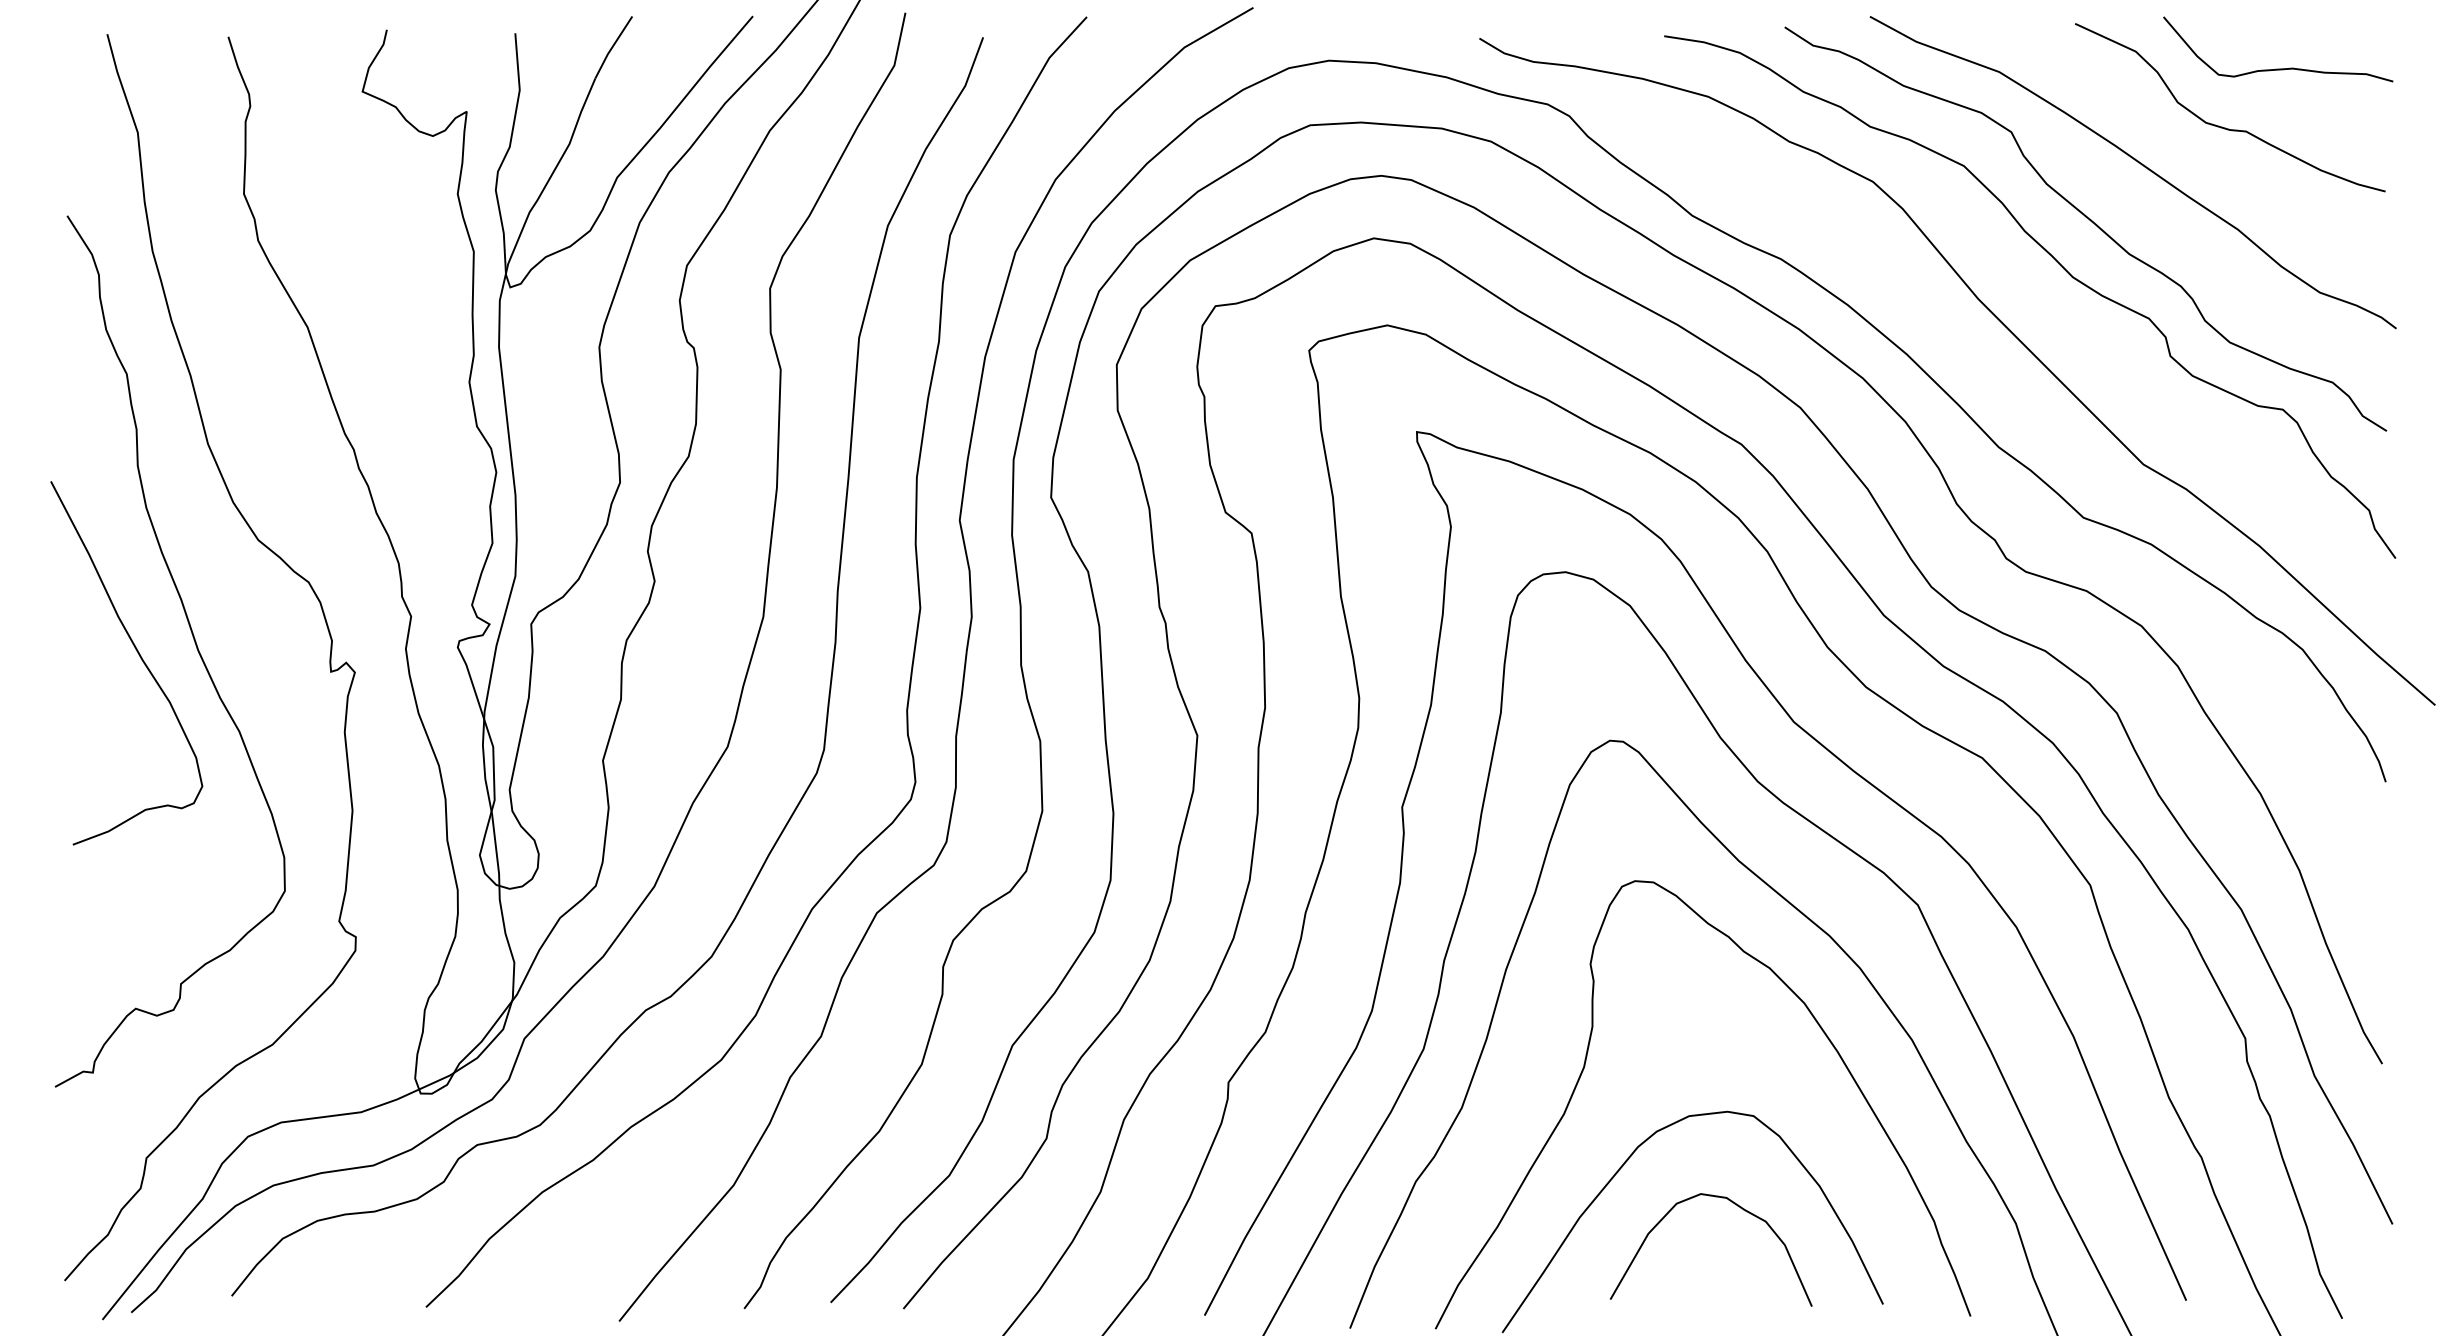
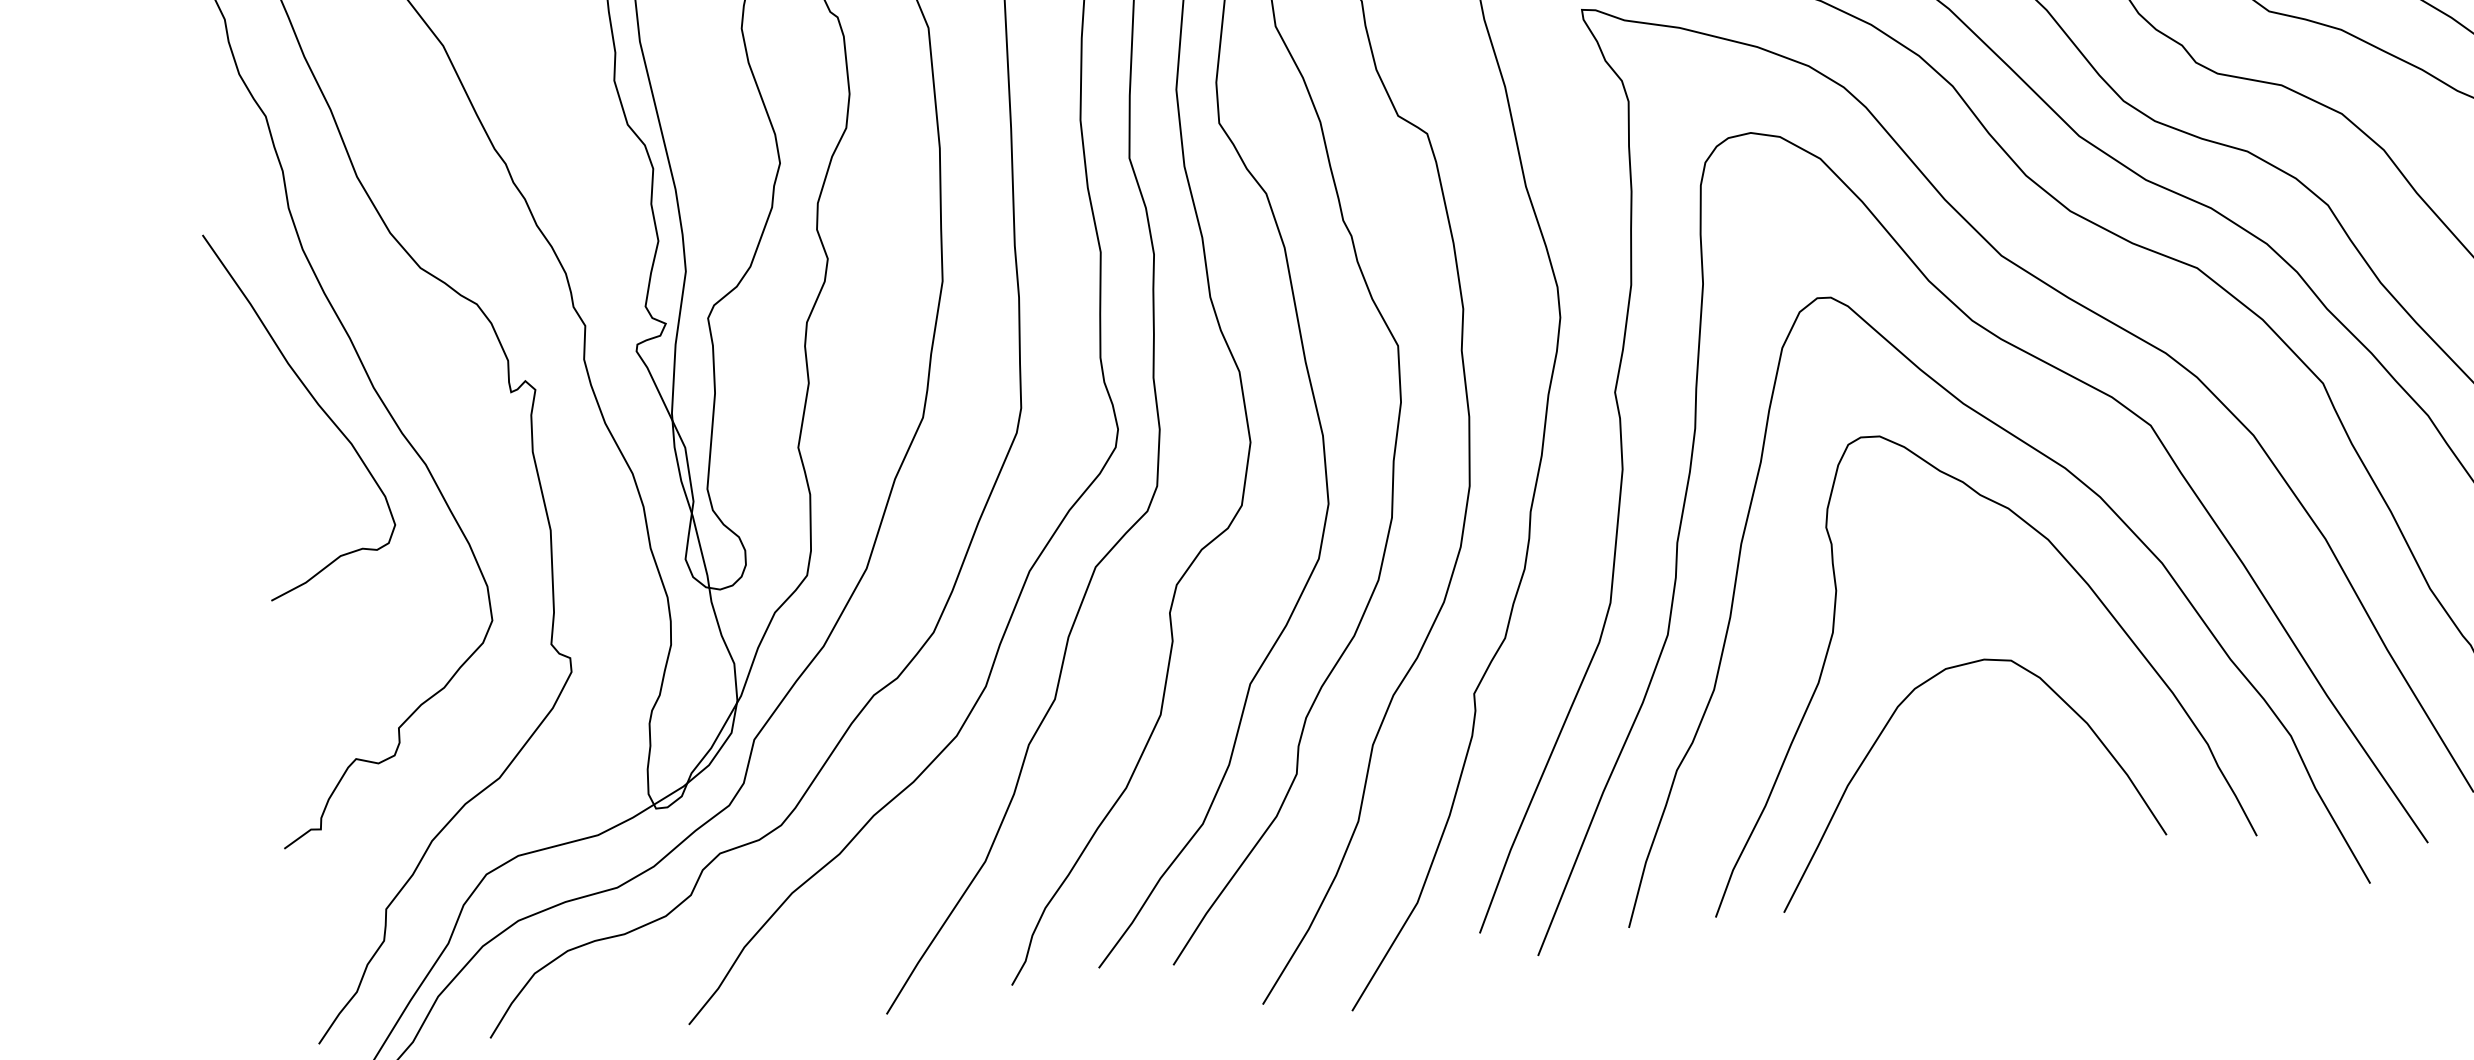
curve: (1740, 1208) -> (2009, 756), removed

